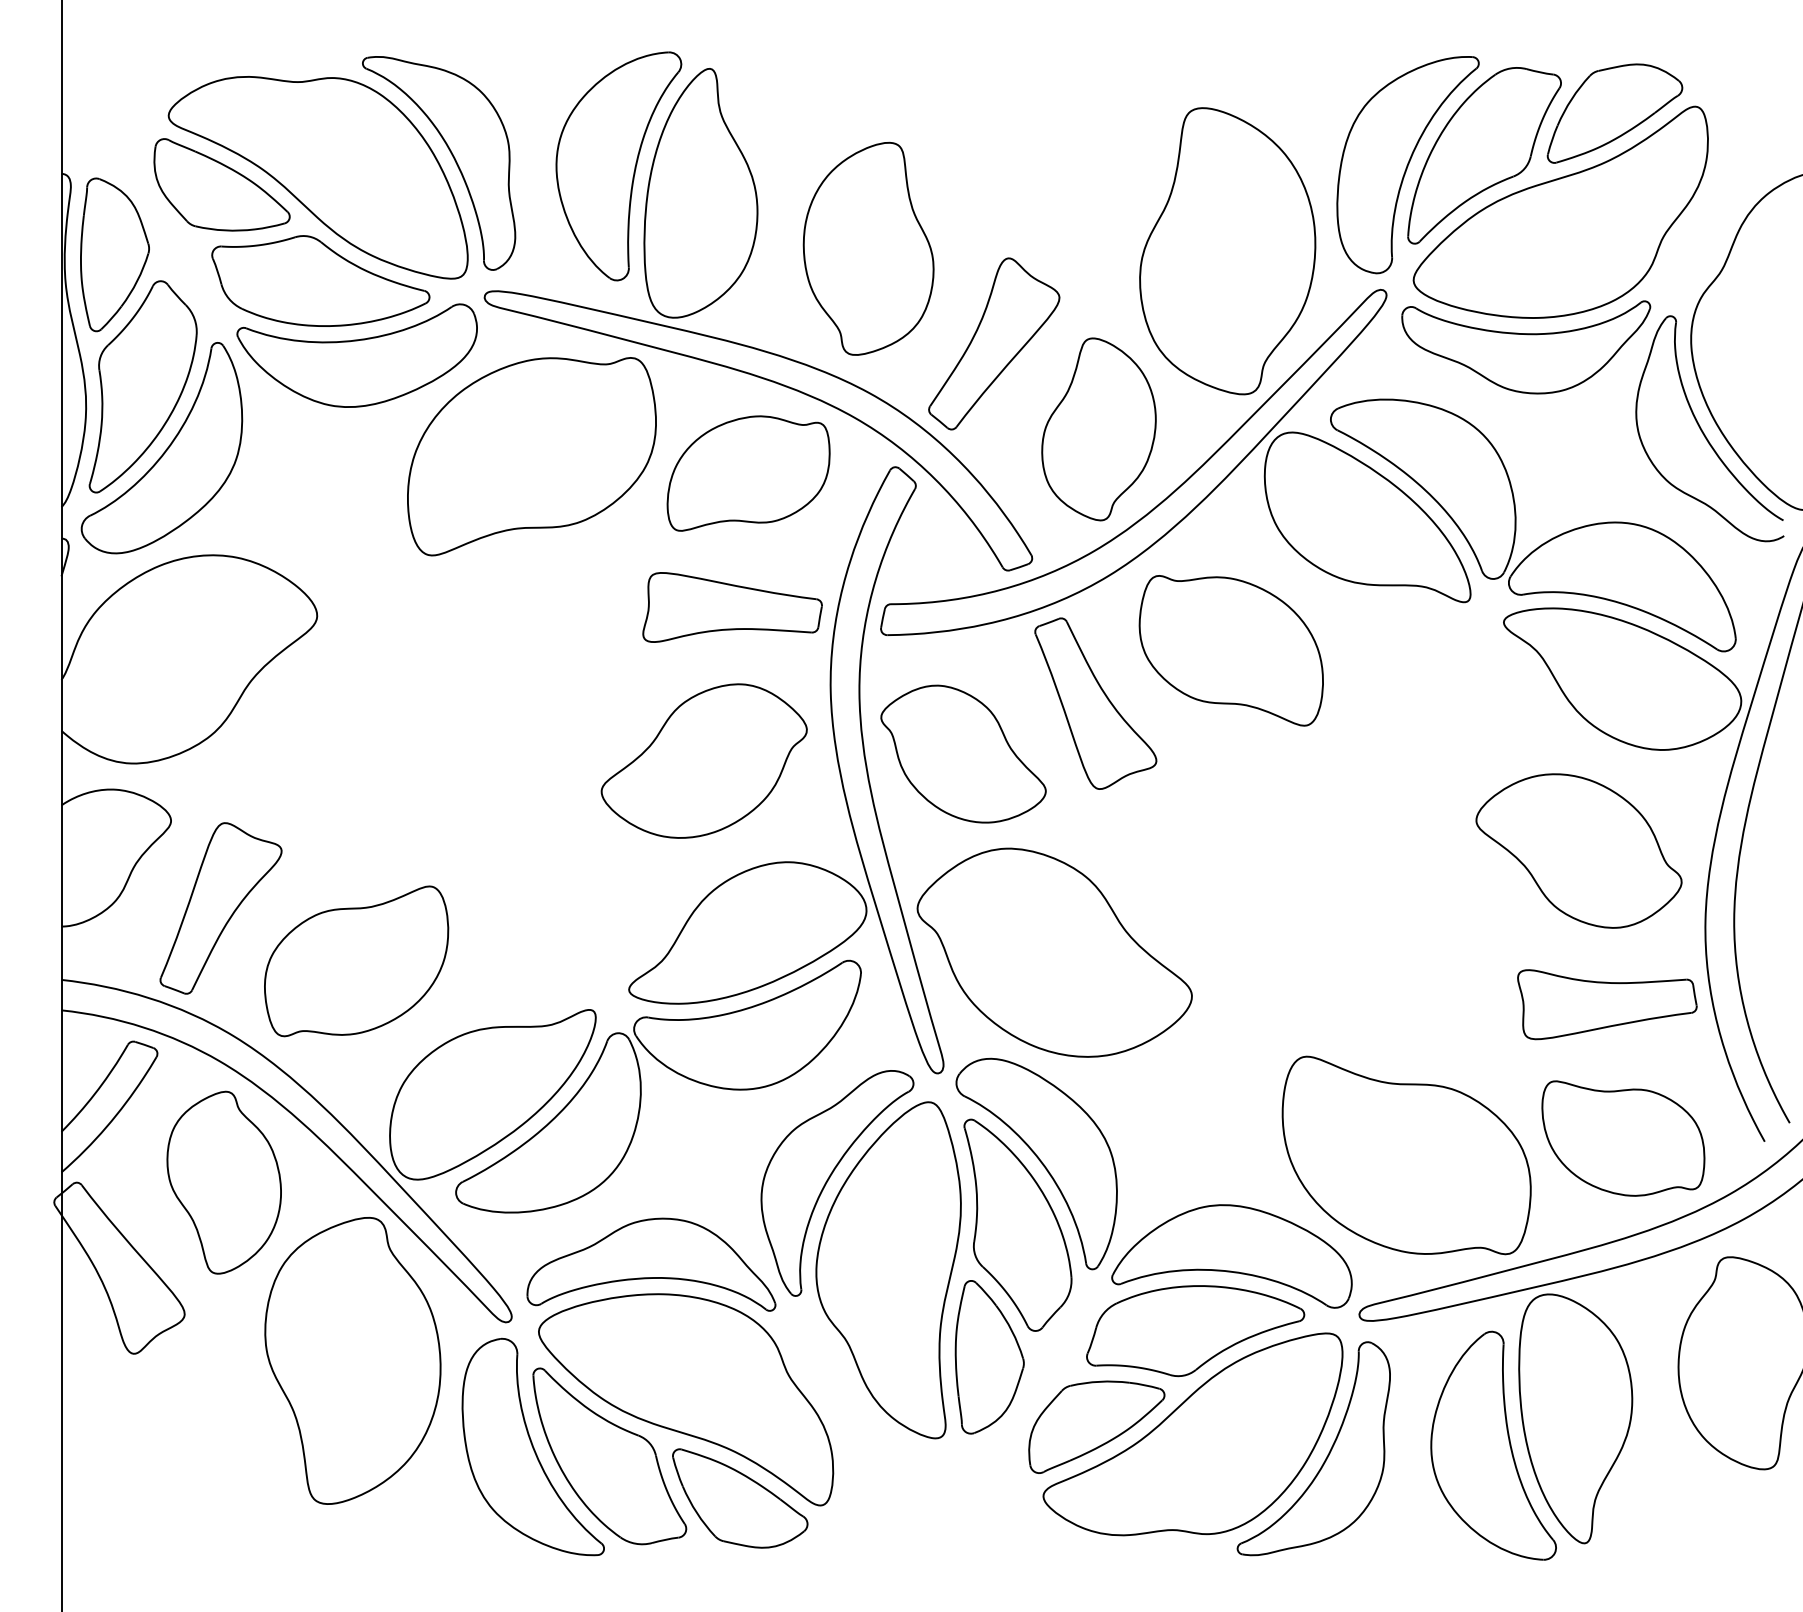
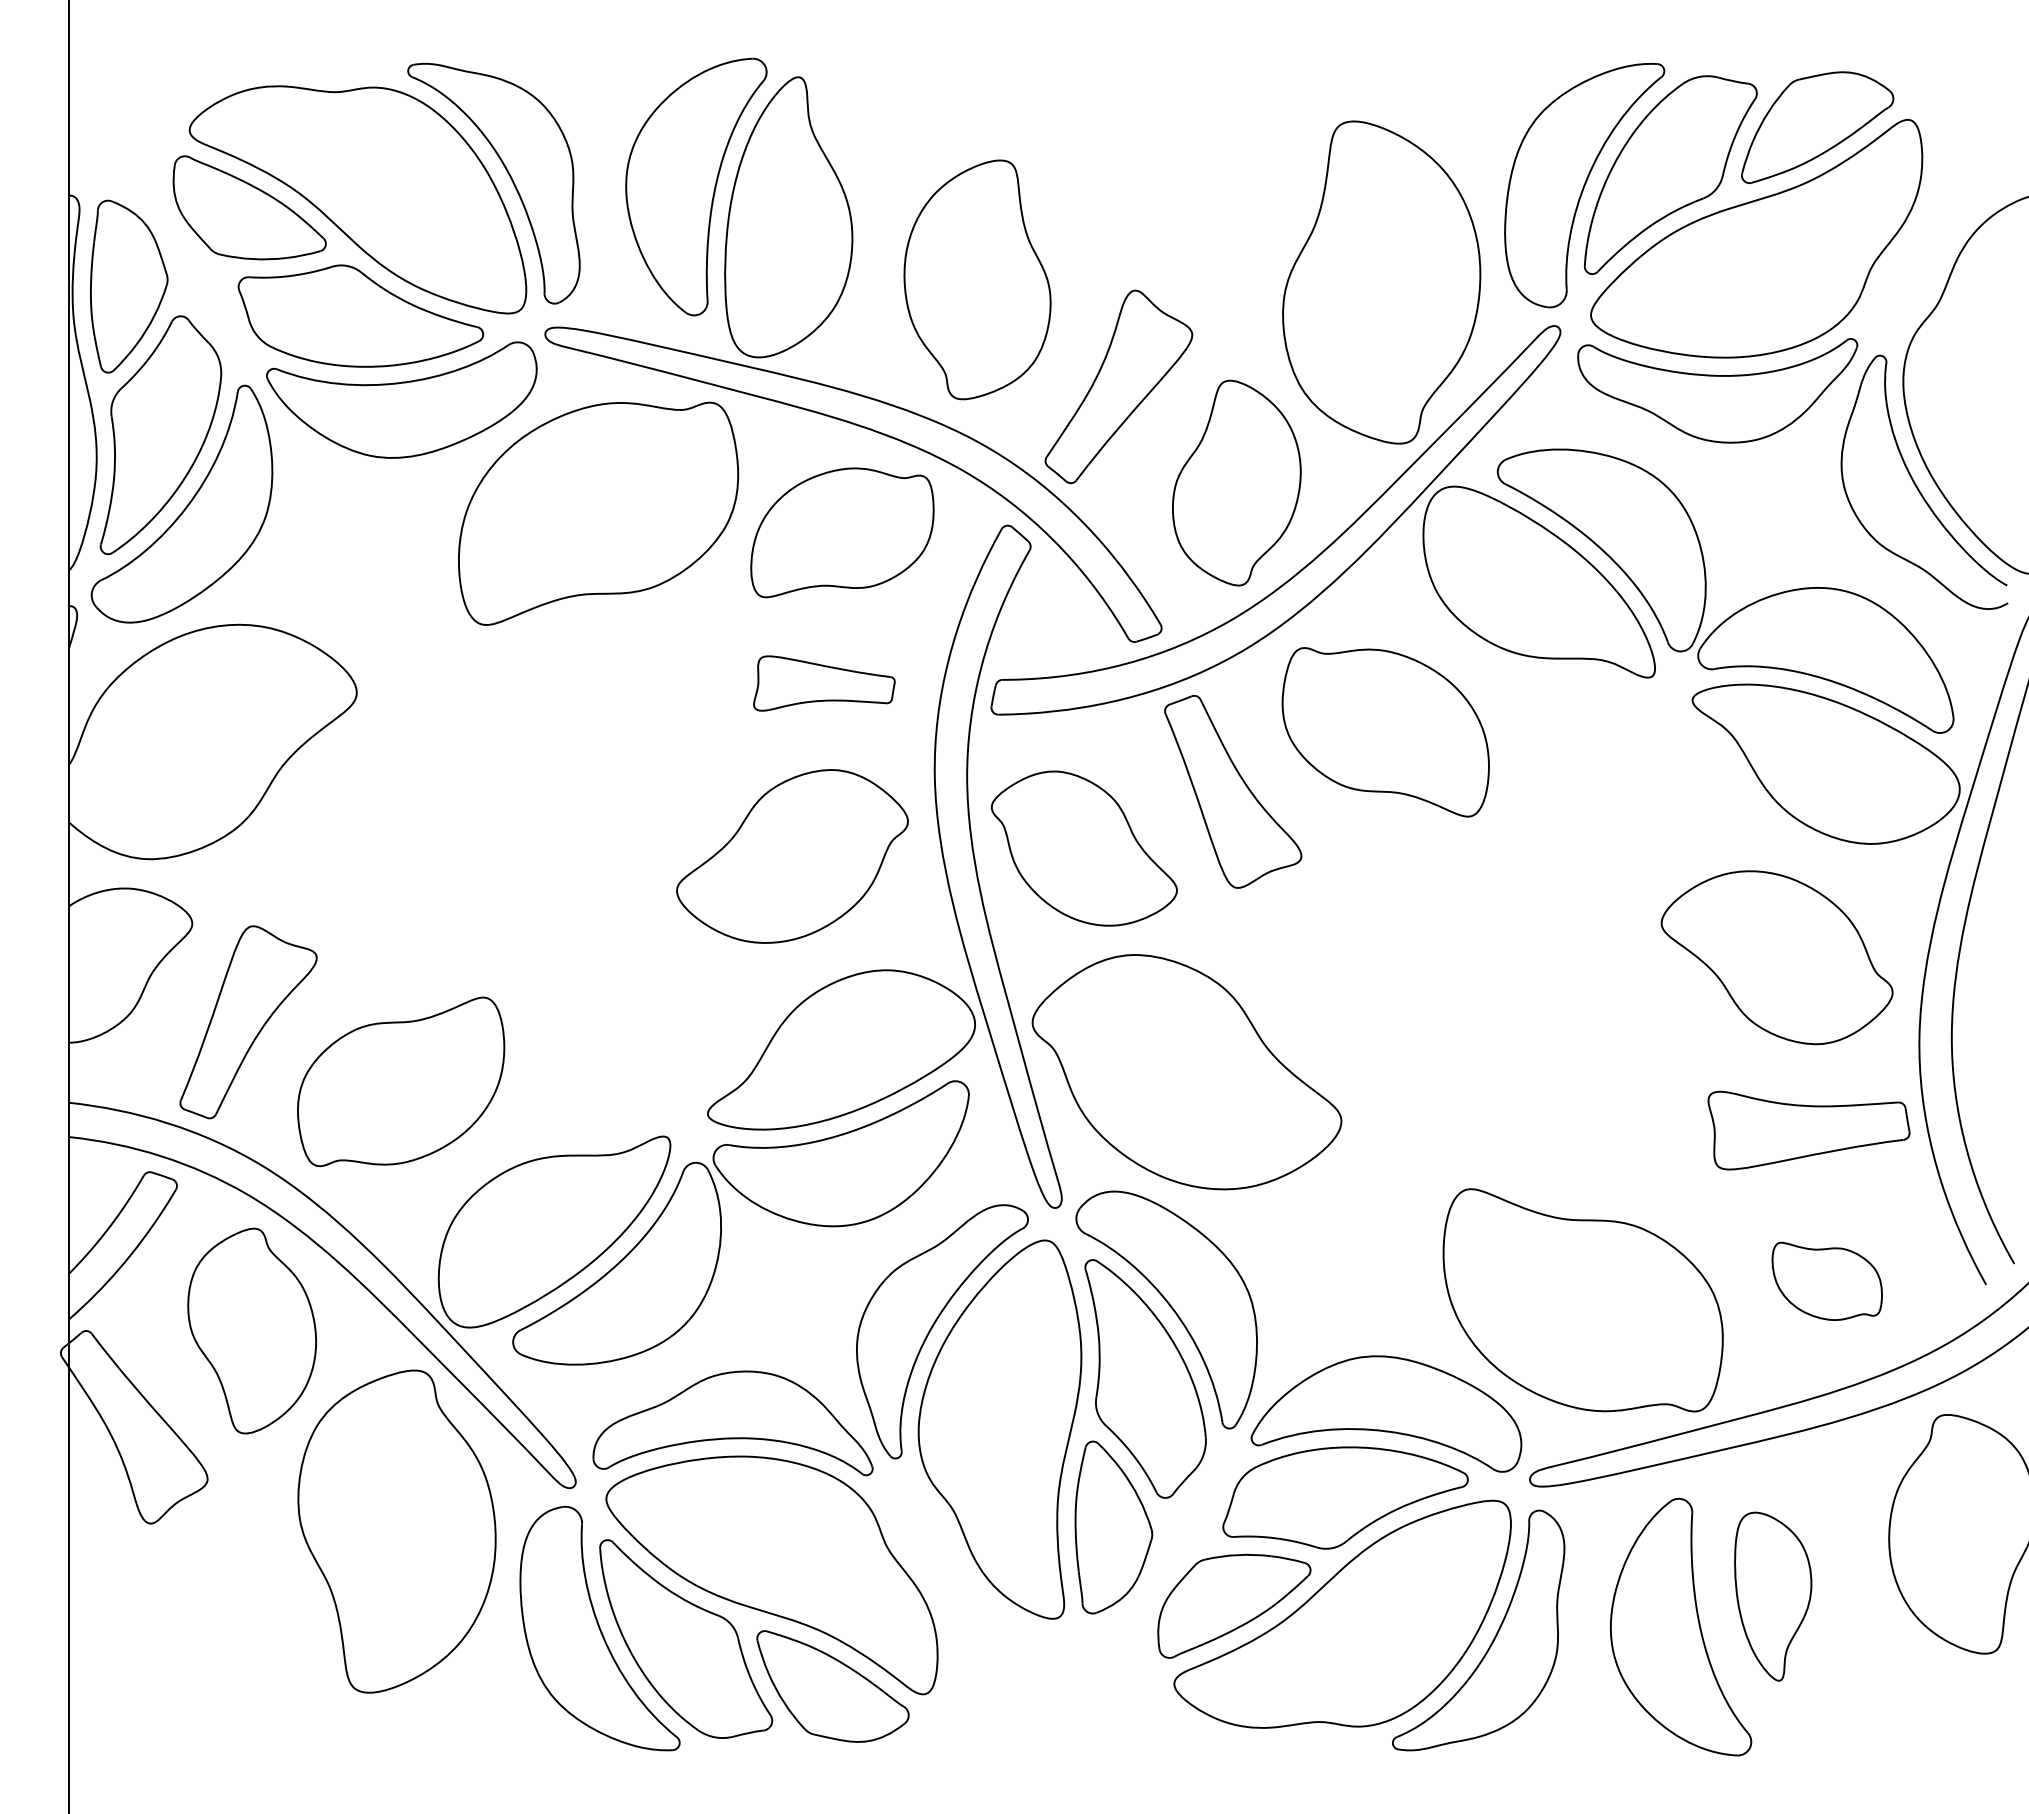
part: (732, 607) -> (824, 683), size x0.7
part: (1623, 1138) -> (1827, 1281), size x0.6
part: (1574, 1418) -> (1772, 1596), size x0.6

